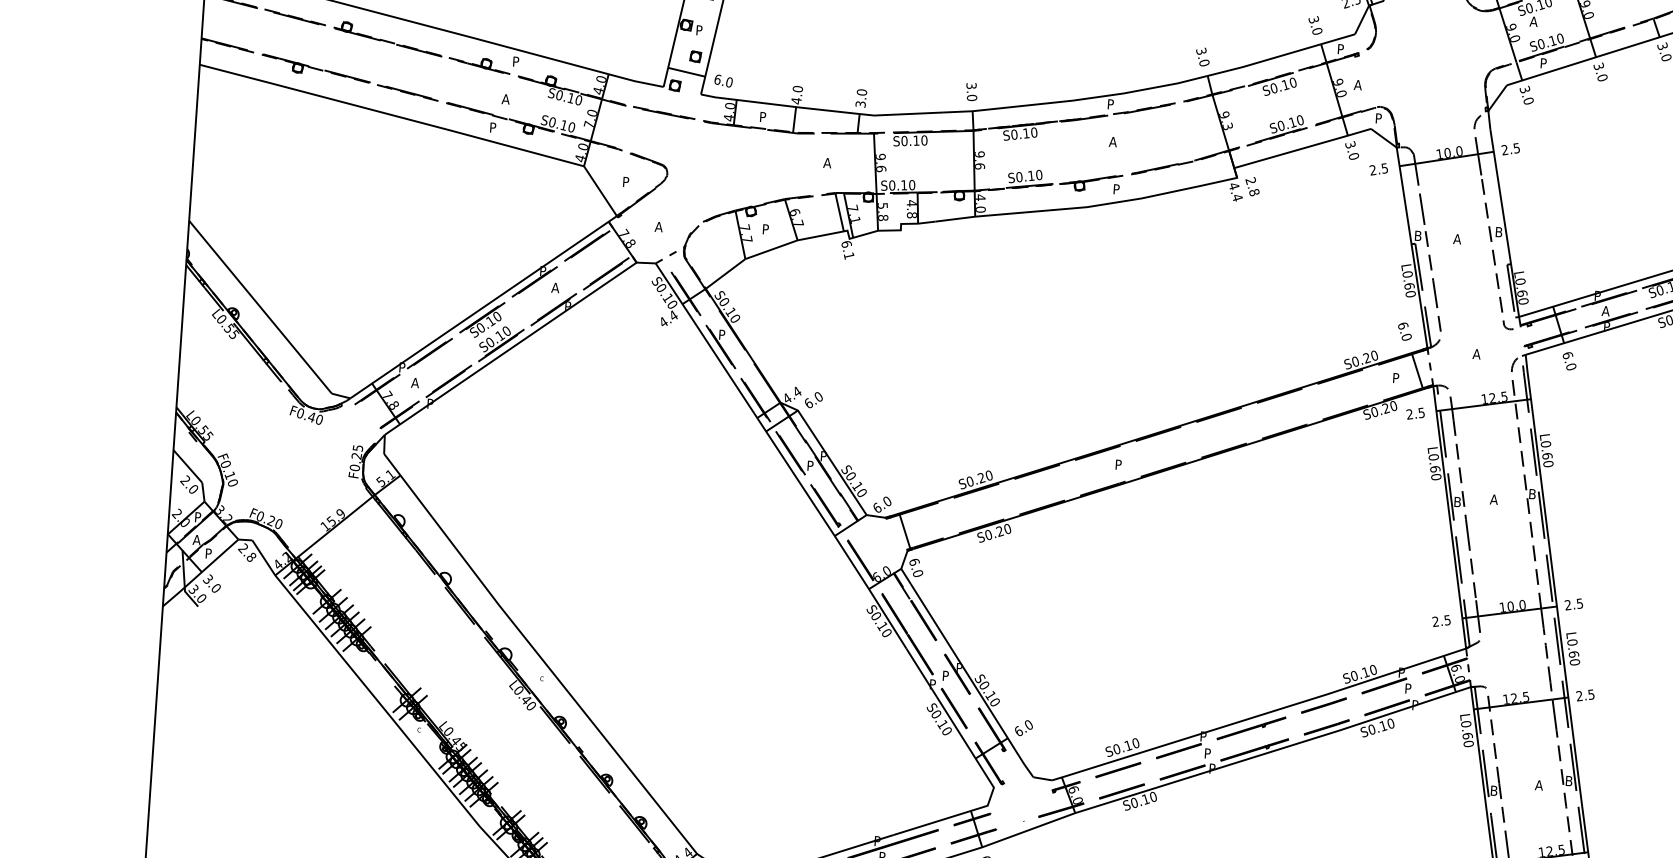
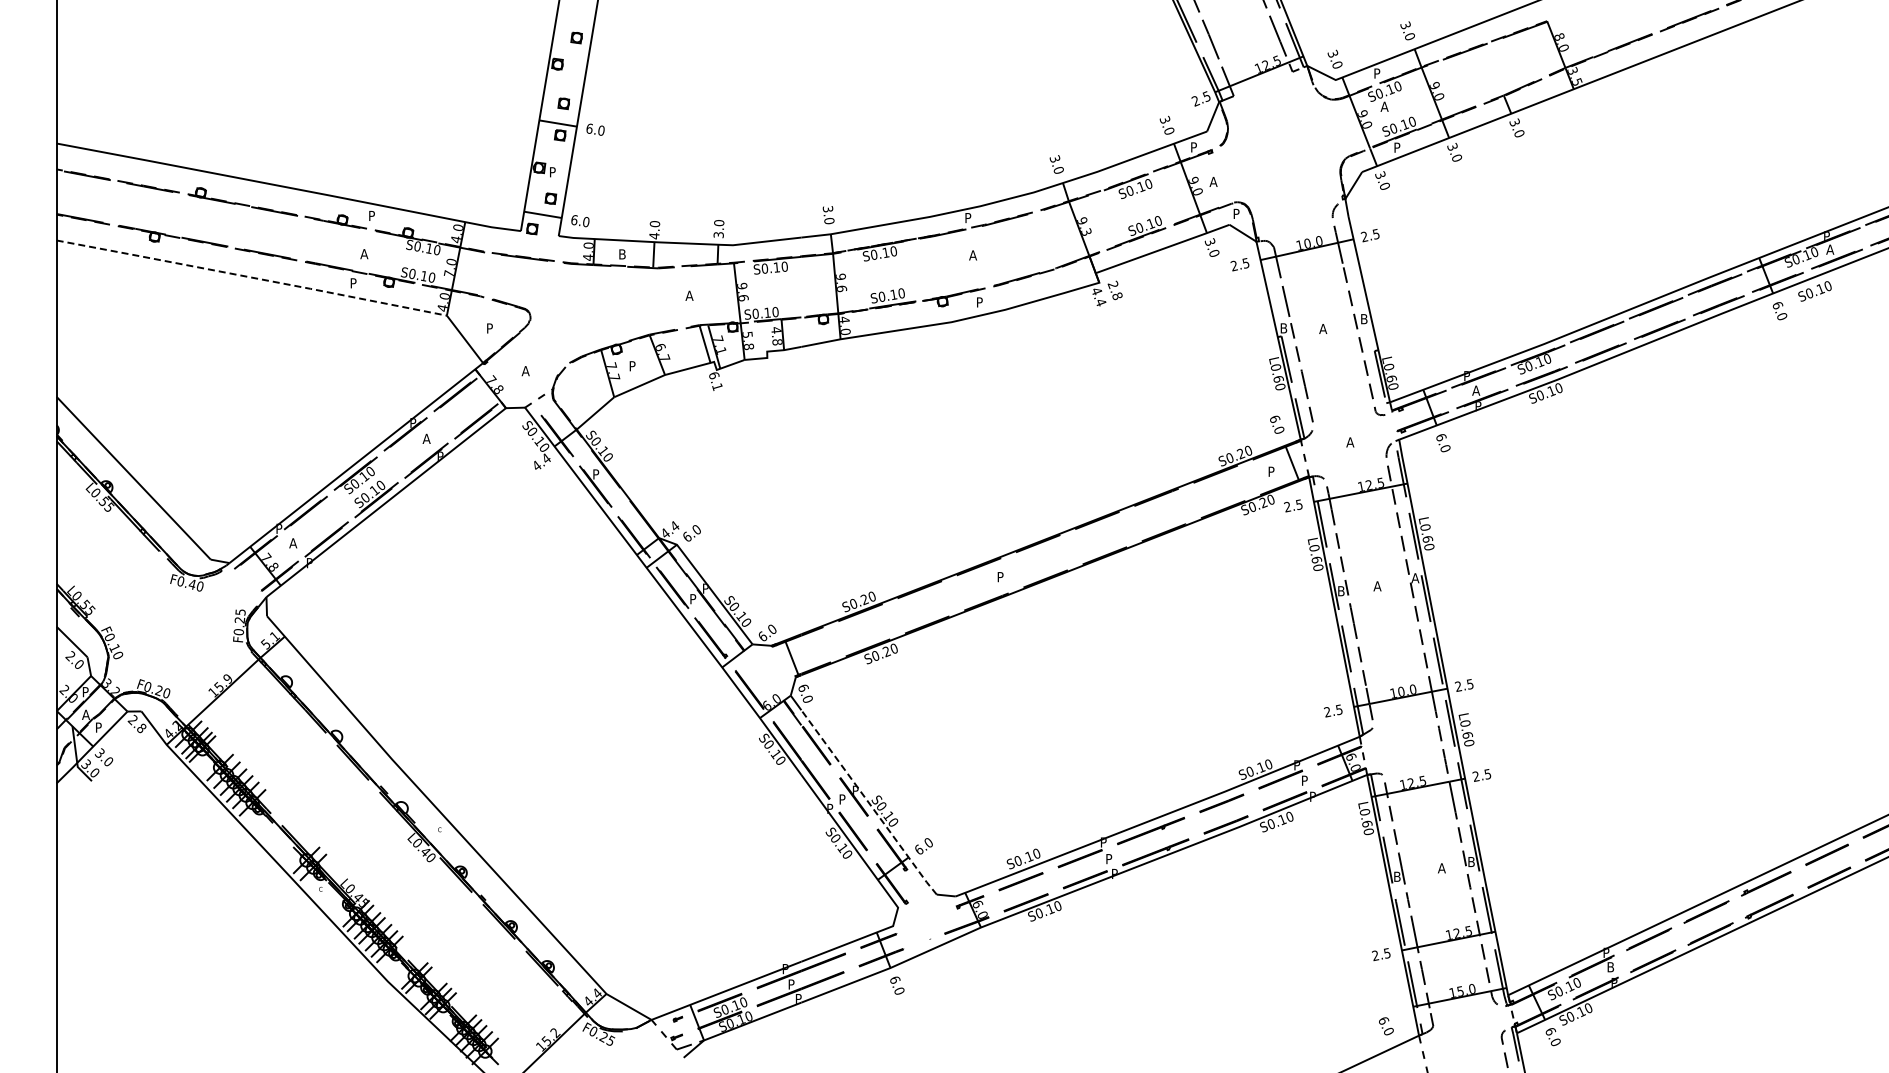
line: (391, 114) -> (251, 277), solid -> dashed
text: (763, 117) -> (622, 254), P -> B
text: (1532, 494) -> (1415, 578), B -> A
line: (972, 681) -> (869, 803), solid -> dashed

